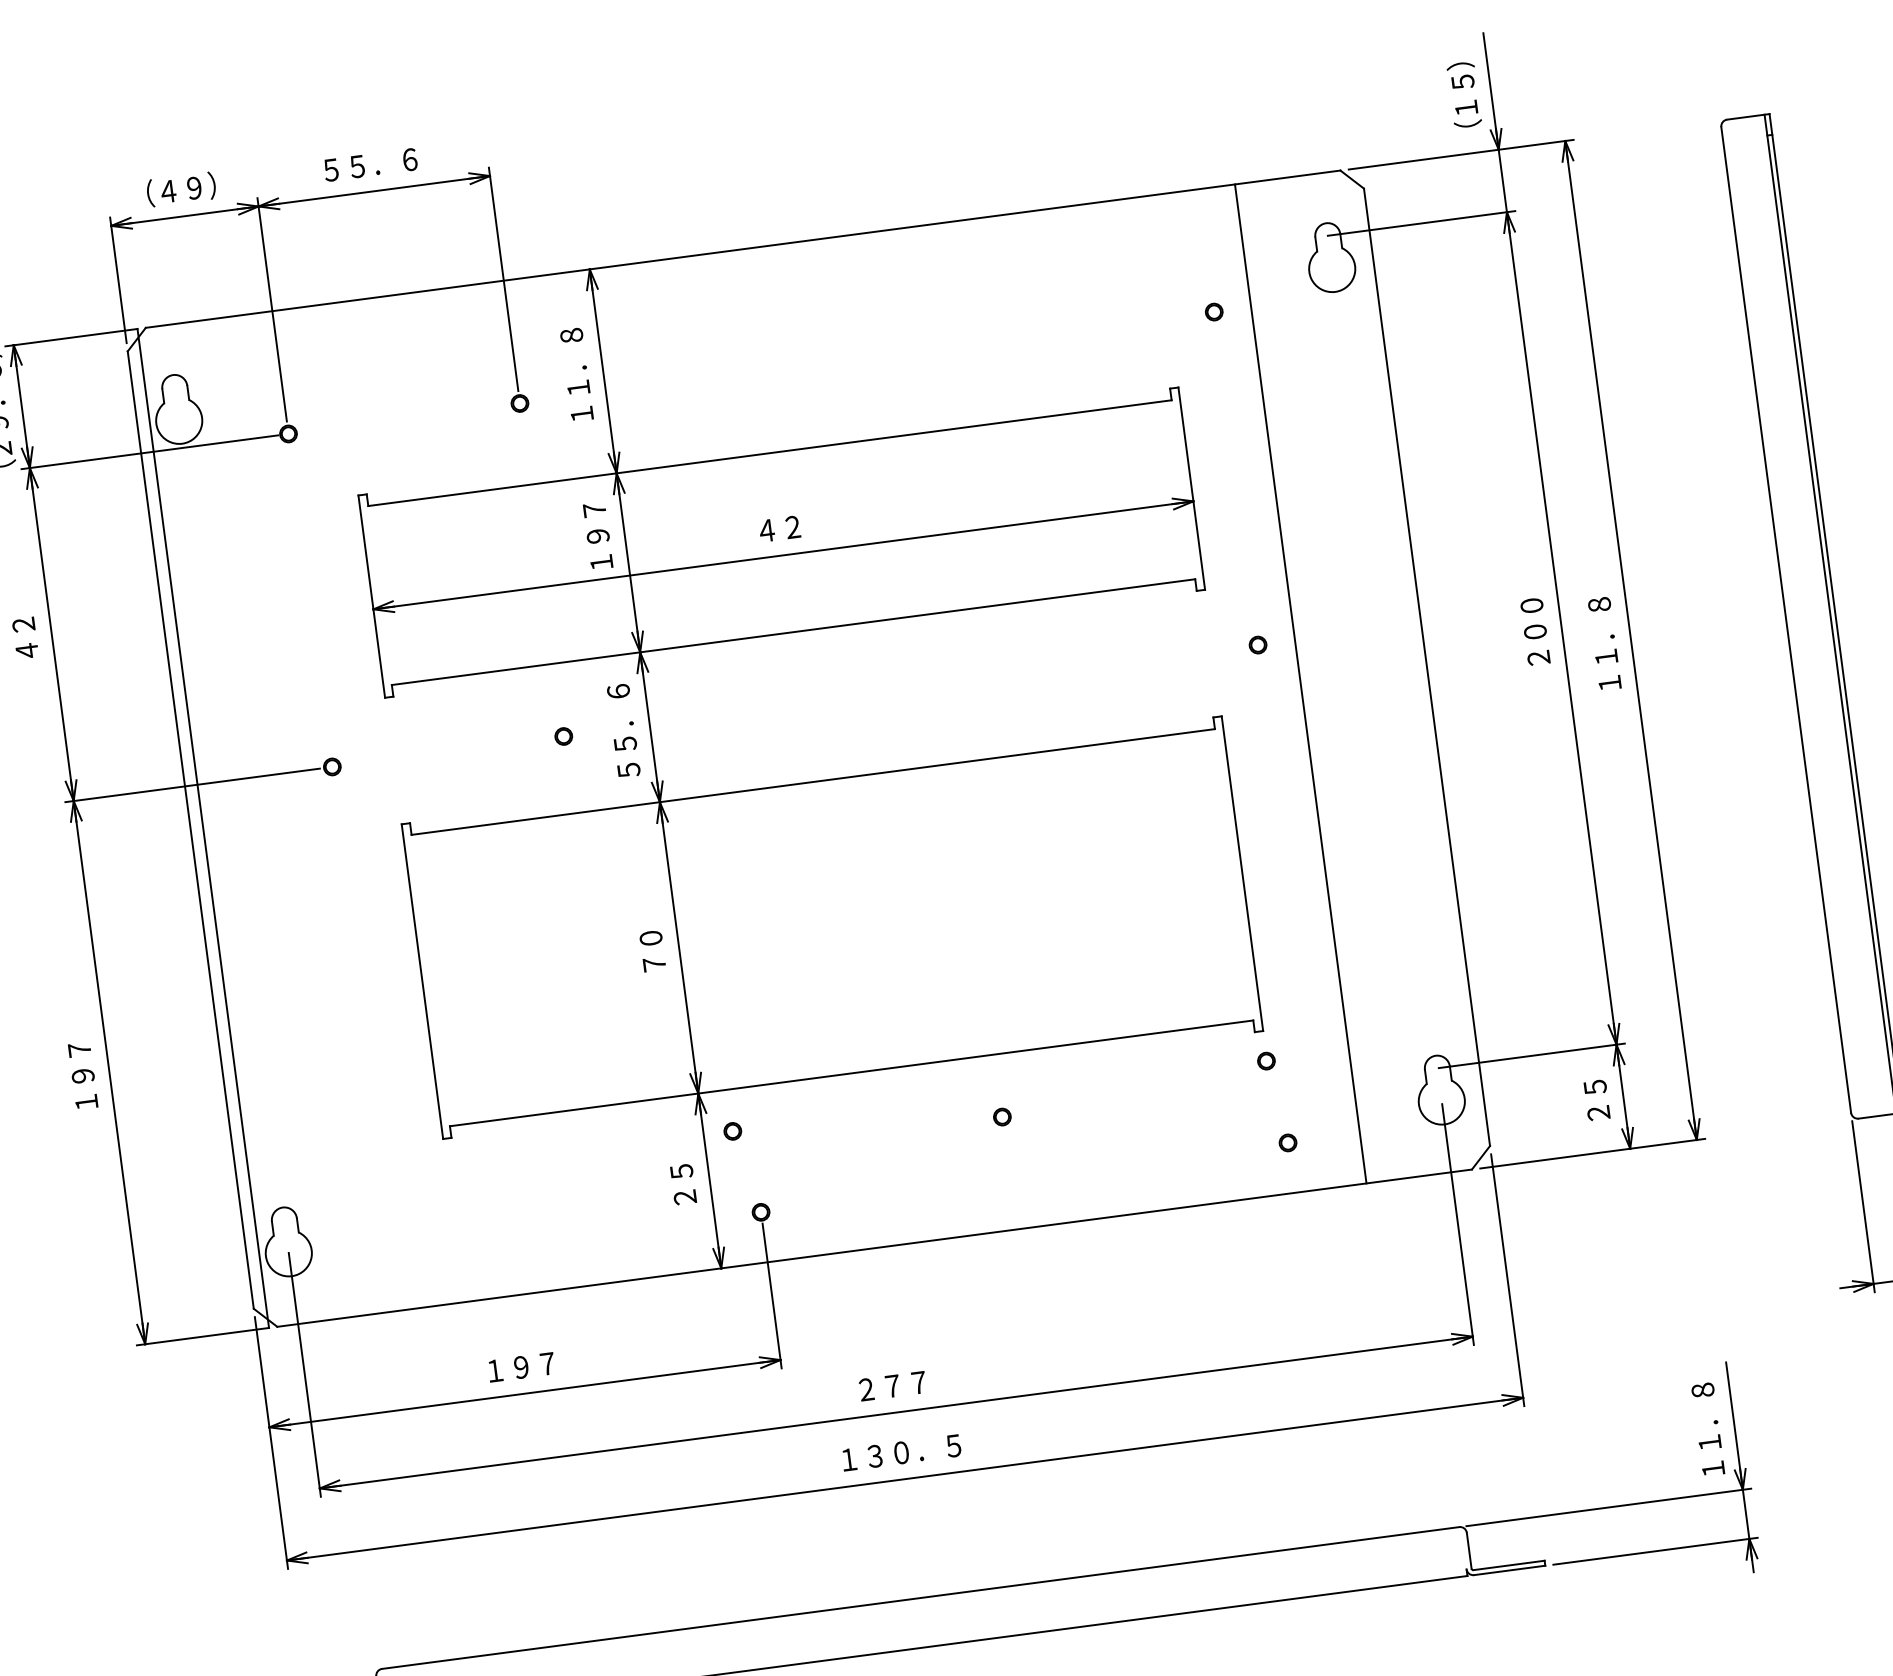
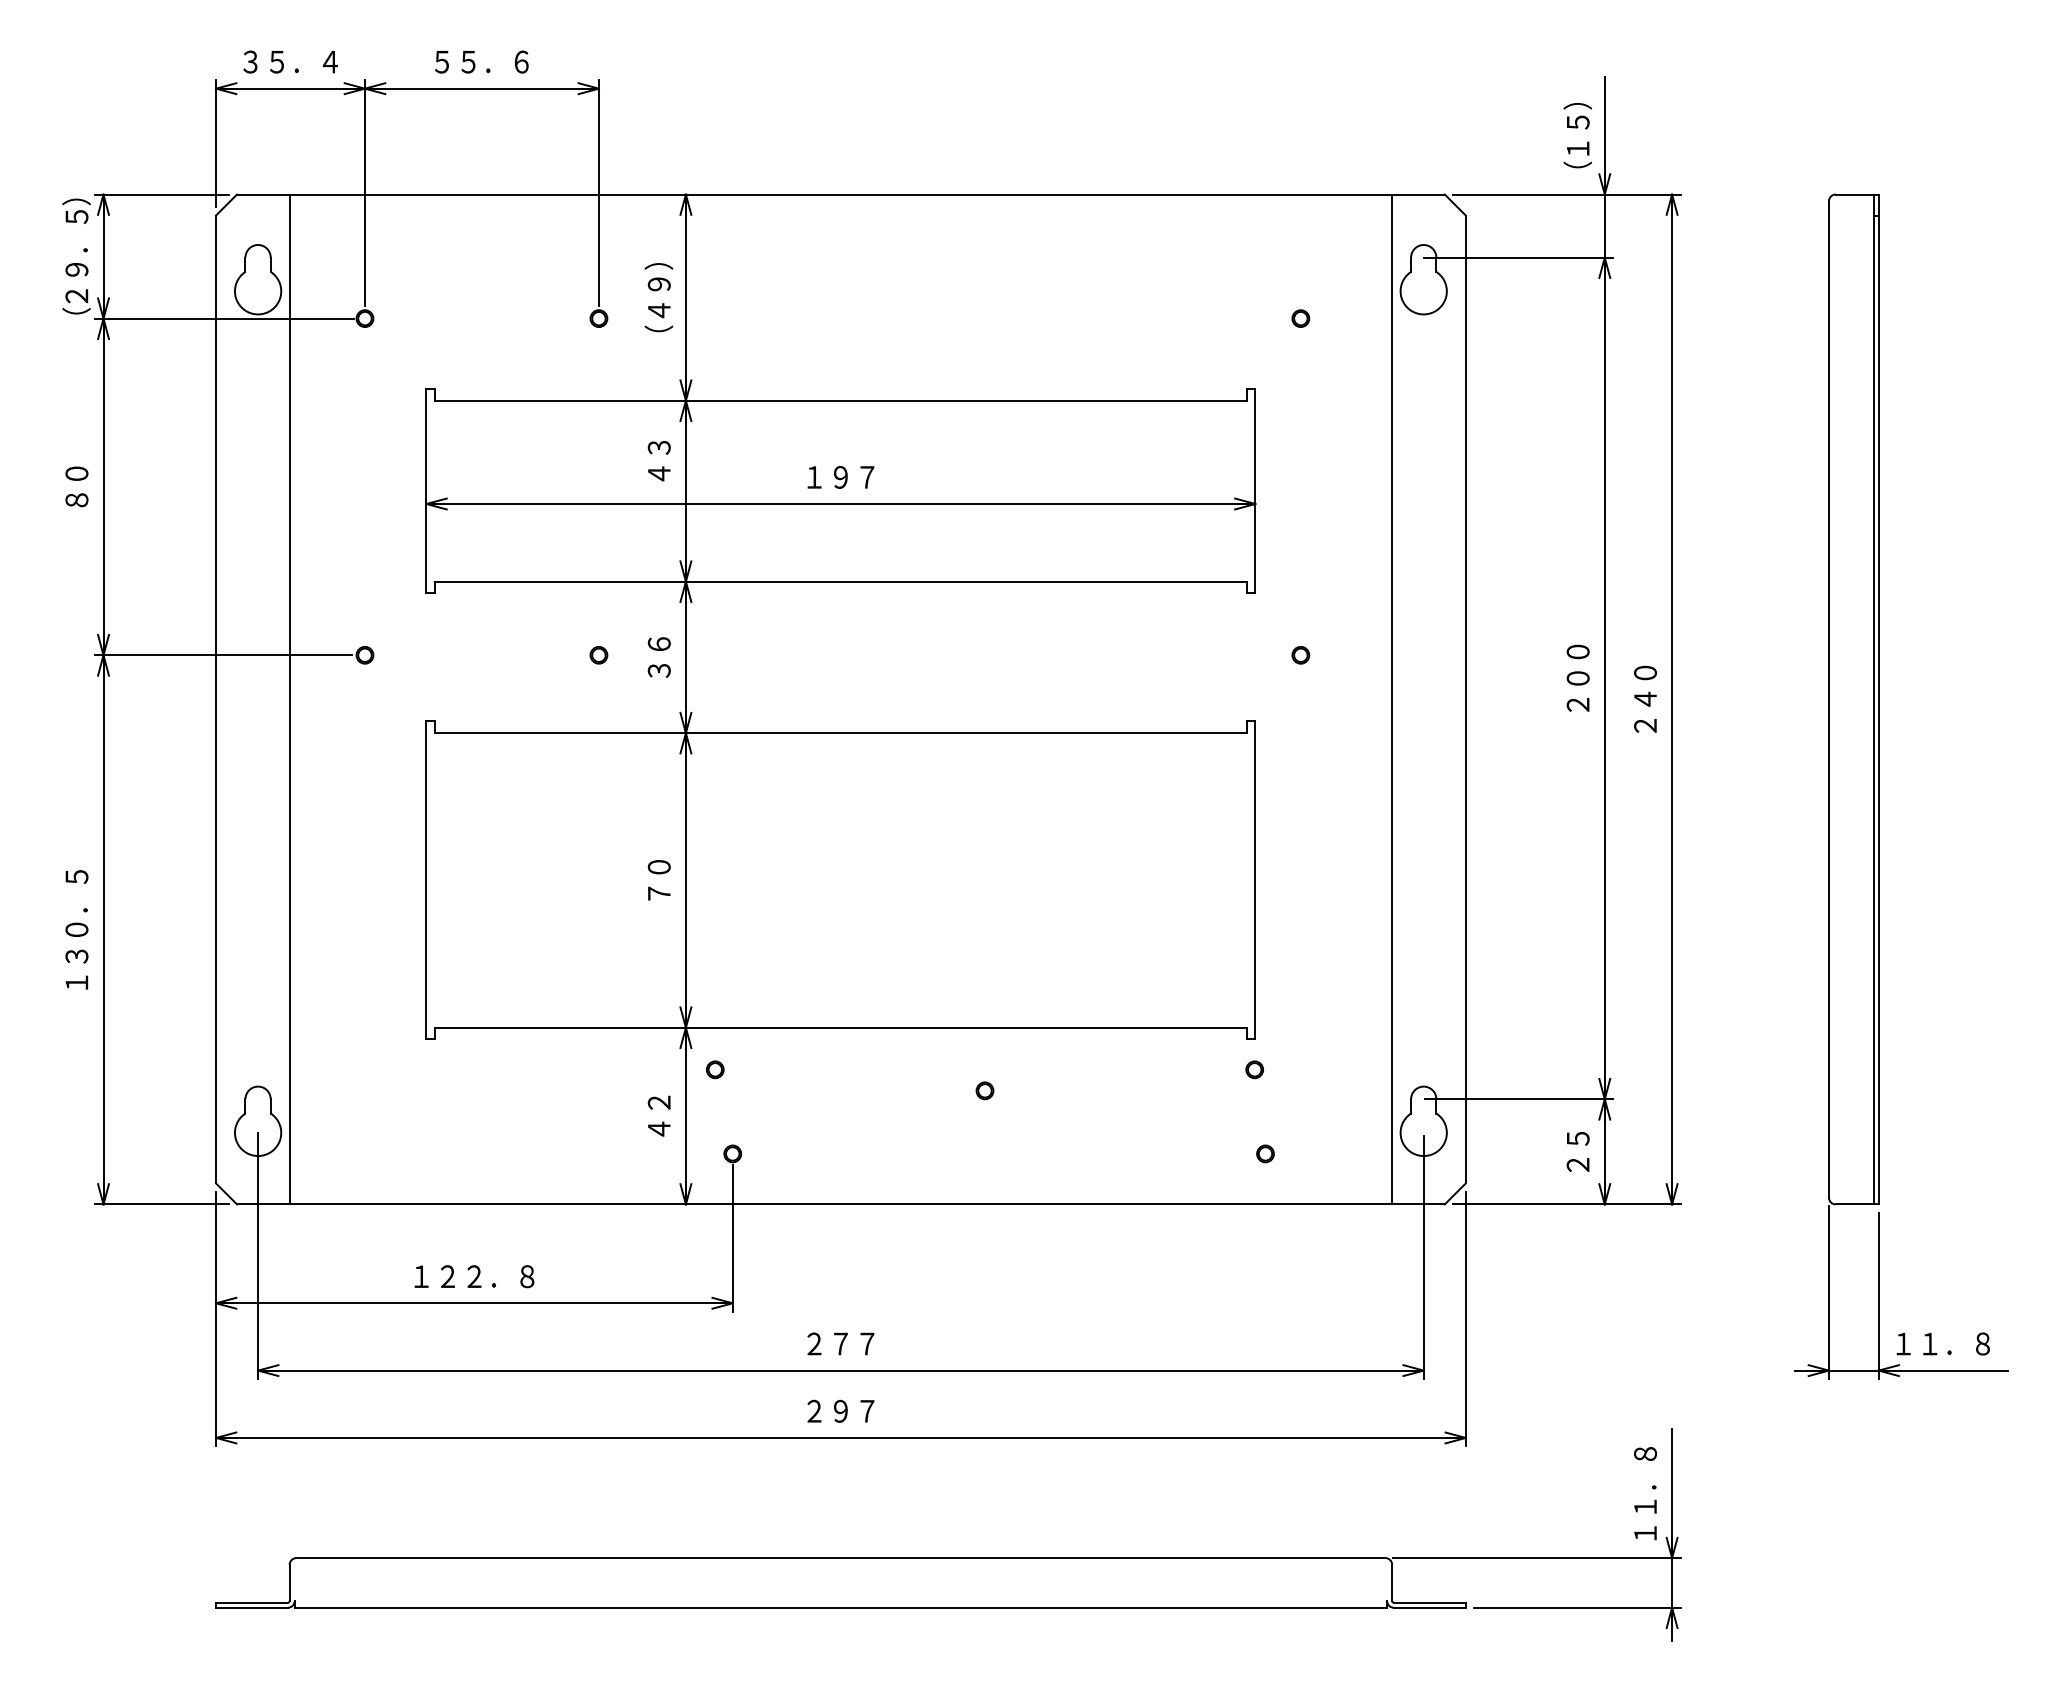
text: (181, 189) -> (290, 61), （４９） -> ３５．４
text: (576, 374) -> (658, 297), １１．８ -> （４９）
text: (779, 528) -> (840, 476), ４２ -> １９７
text: (597, 536) -> (658, 460), １９７ -> ４３
text: (25, 637) -> (76, 486), ４２ -> ８０
text: (1604, 642) -> (1645, 698), １１．８ -> ２４０
line: (1301, 683) -> (1392, 699), moved
text: (622, 730) -> (658, 657), ５５．６ -> ３６
line: (203, 828) -> (289, 699), moved
text: (82, 1075) -> (76, 929), １９７ -> １３０．５
text: (682, 1183) -> (658, 1115), ２５ -> ４２
text: (521, 1367) -> (474, 1276), １９７ -> １２２．８
text: (901, 1453) -> (840, 1411), １３０．５ -> ２９７

